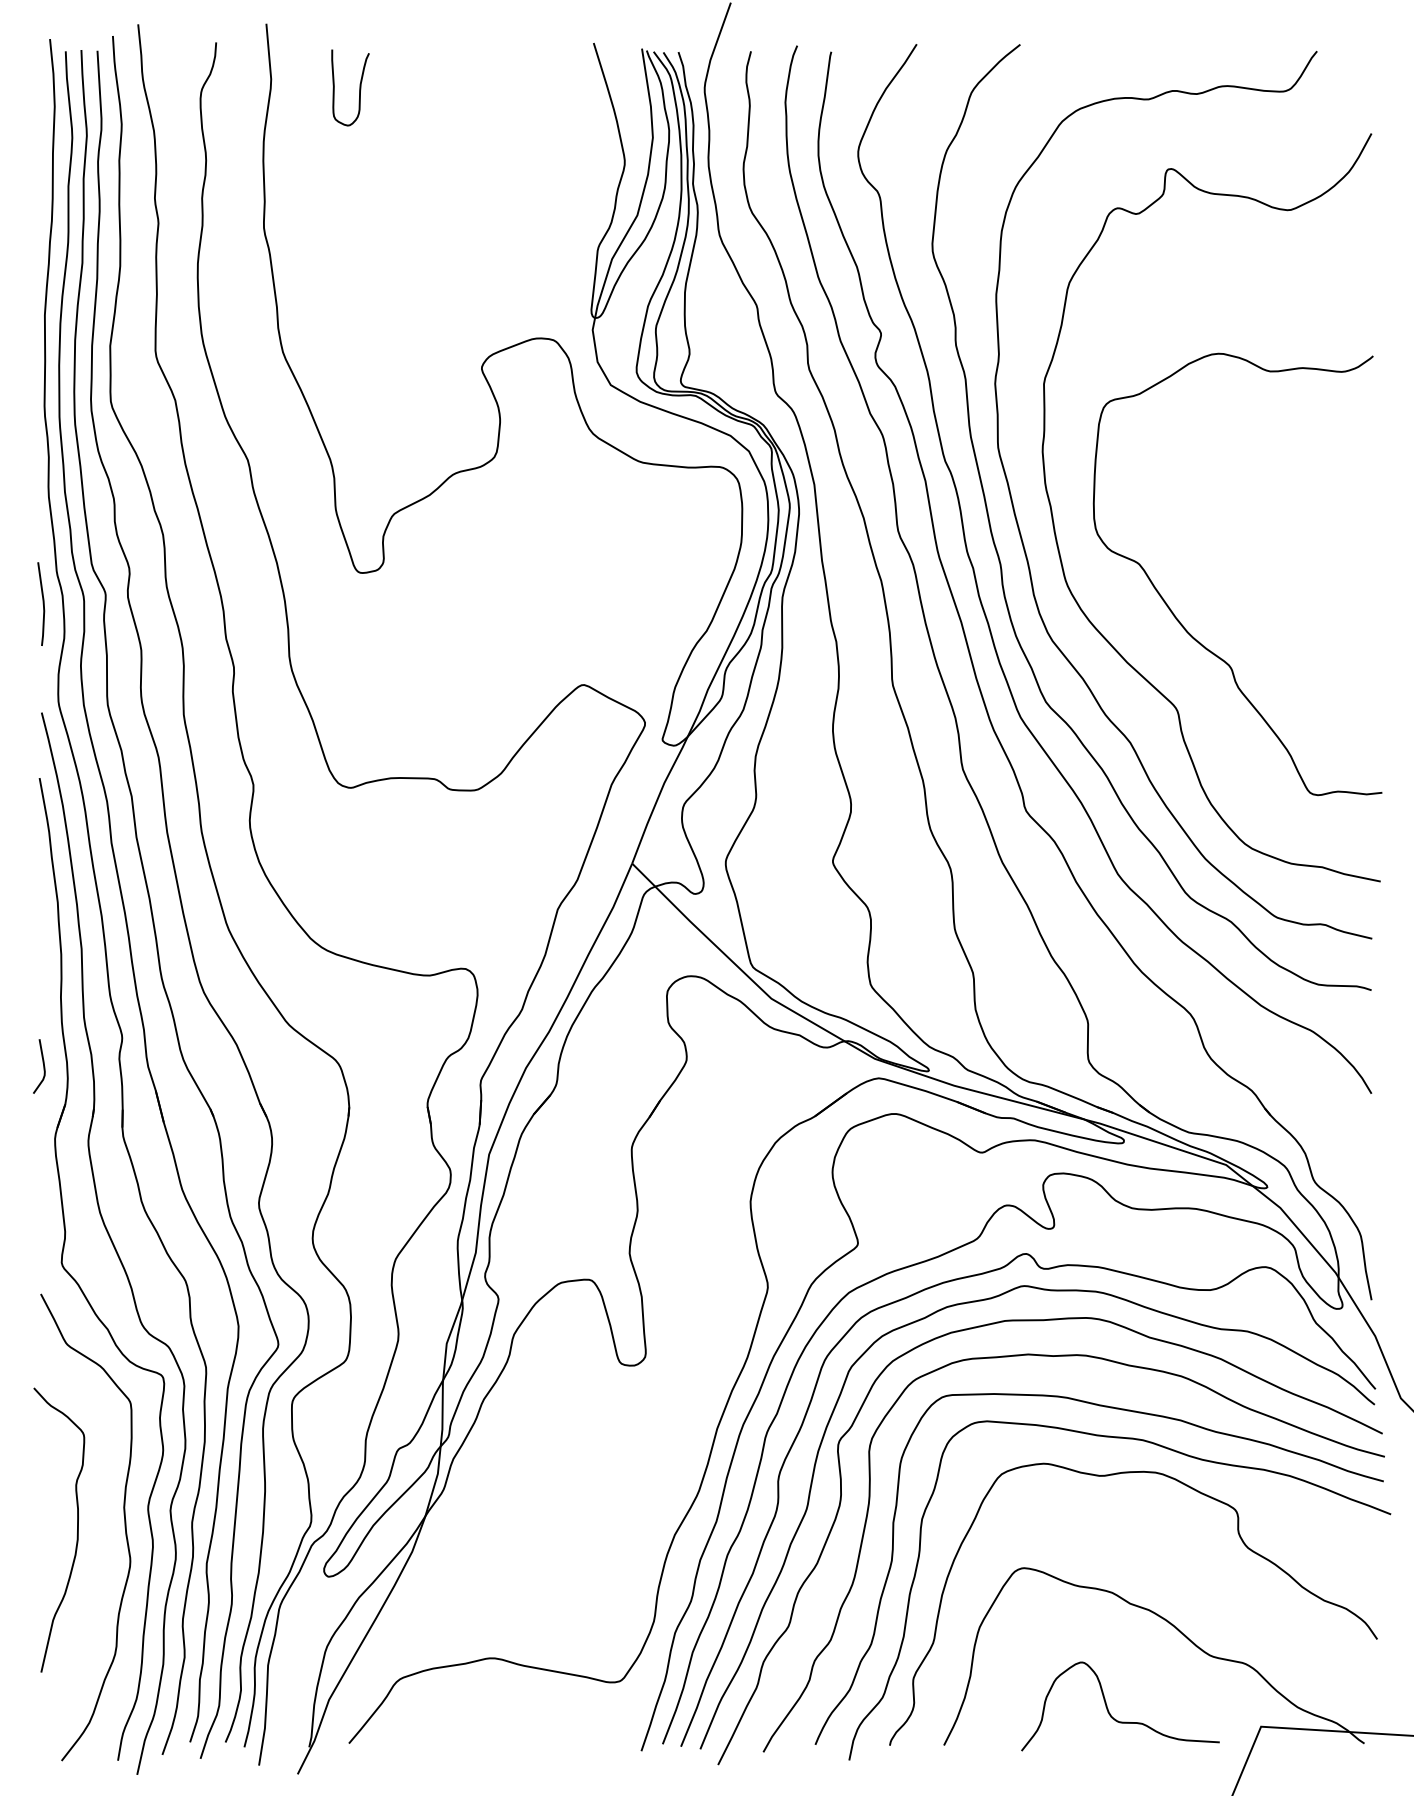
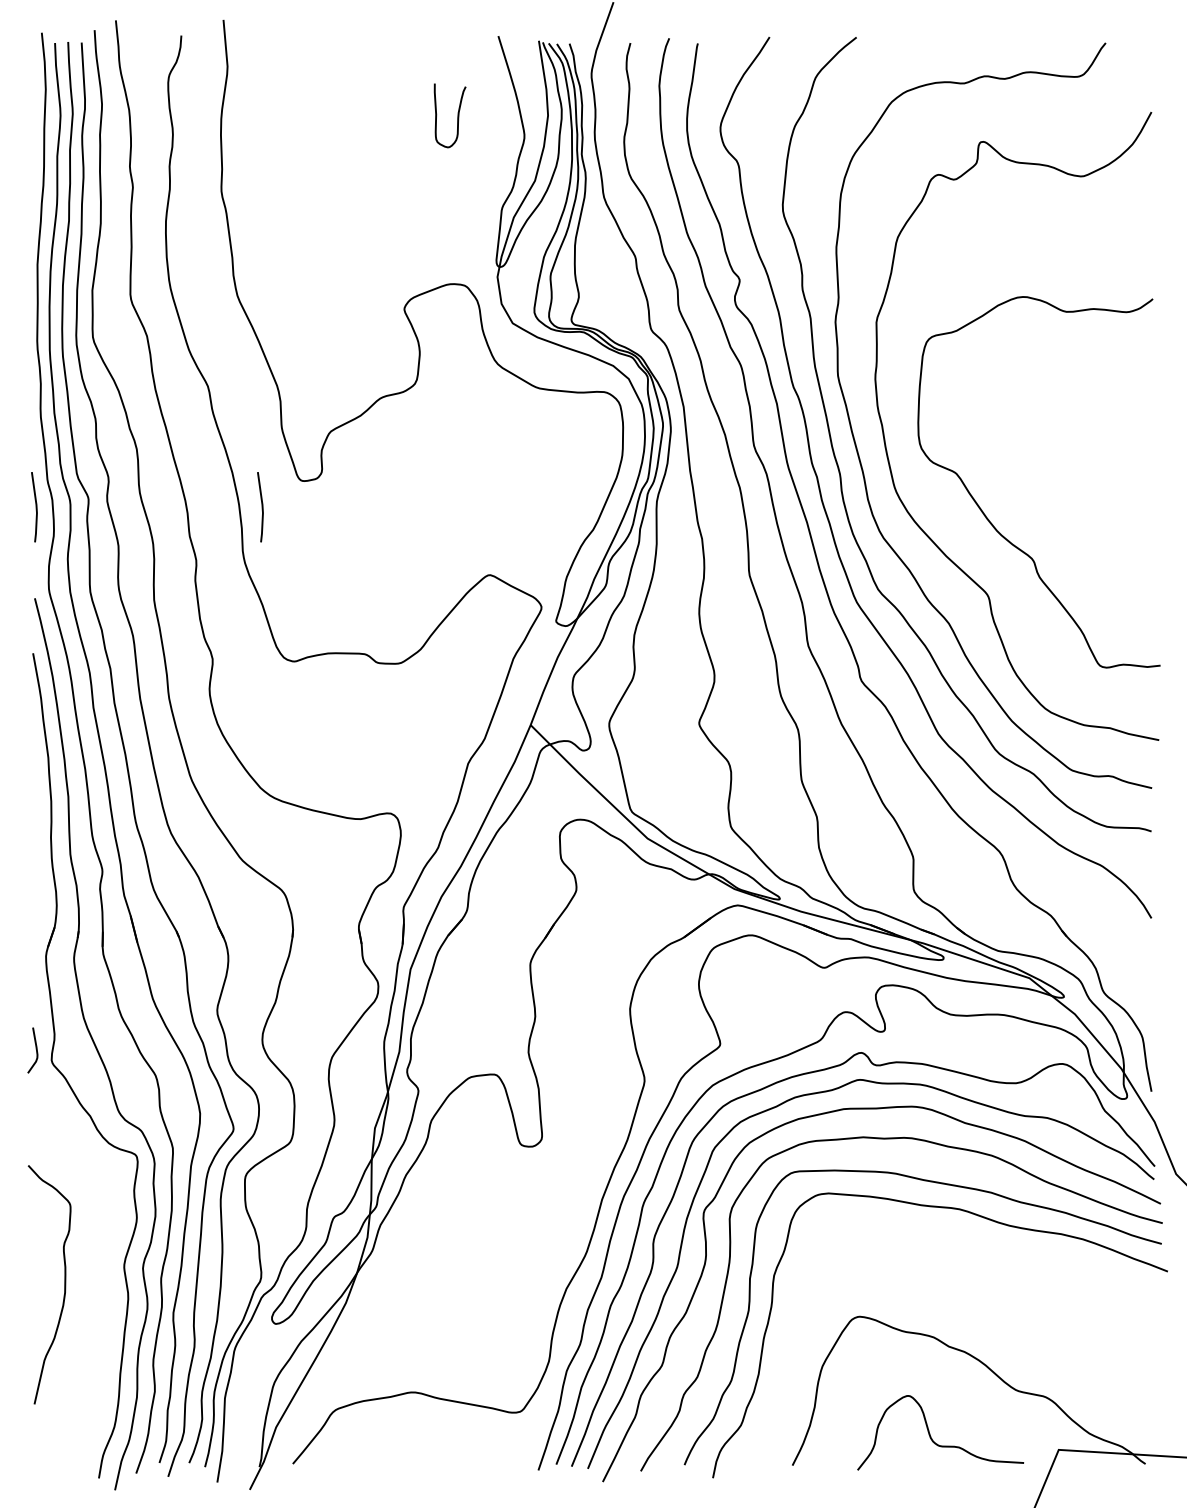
curve: (359, 87) -> (457, 115), moved
line: (311, 604) -> (261, 507), added
curve: (42, 1065) -> (35, 1049), moved
curve: (124, 1527) -> (104, 1282), removed
curve: (1239, 1538) -> (1040, 1291), removed

